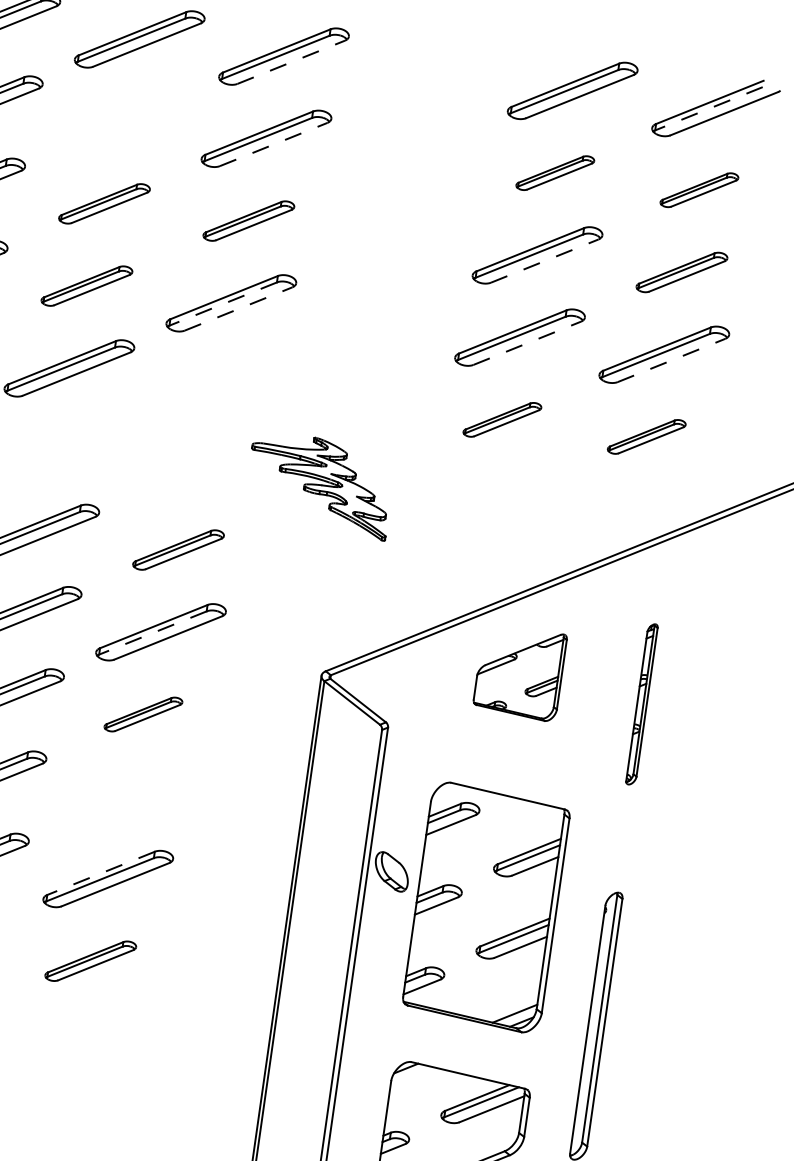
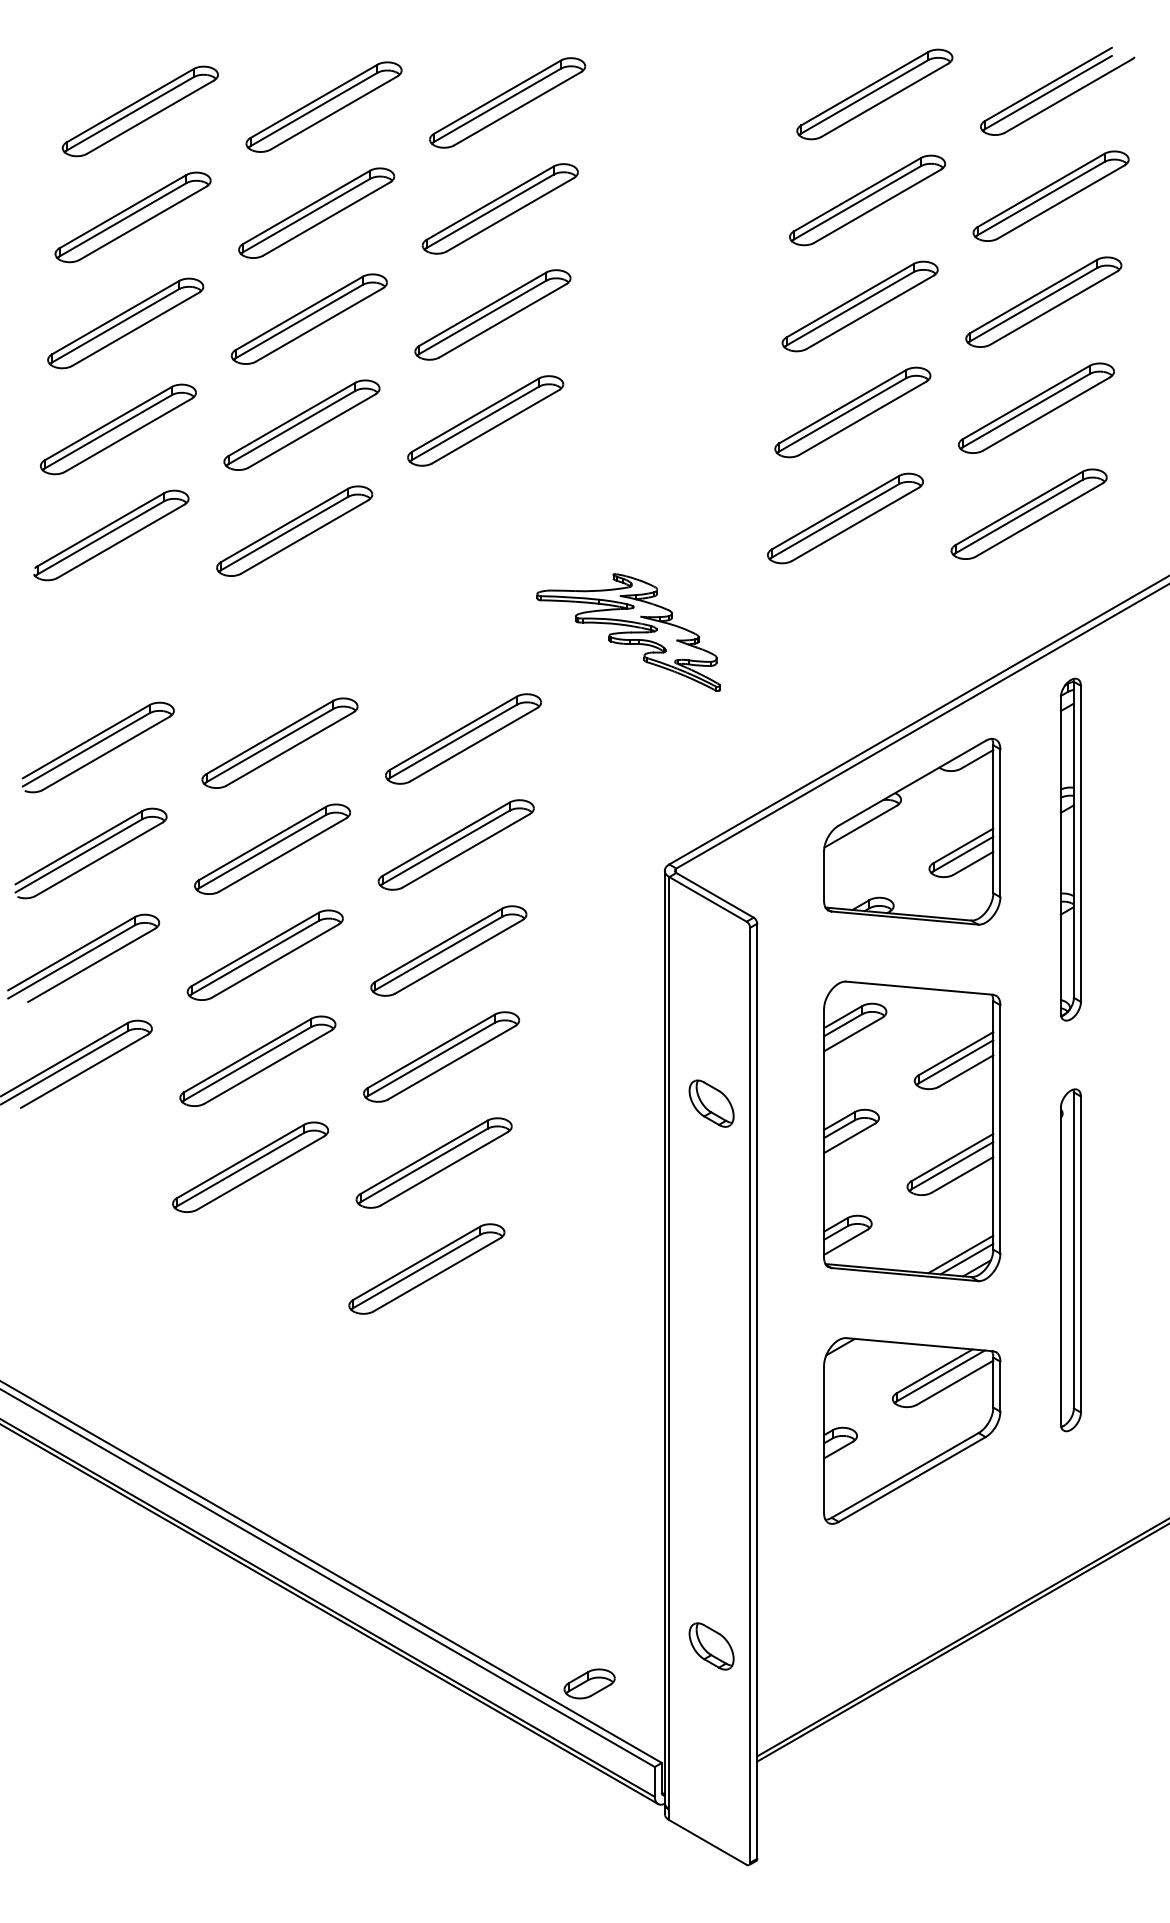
line: (291, 62) -> (518, 108), dashed -> solid
line: (708, 108) -> (1048, 92), dashed -> solid
part: (122, 121) -> (316, 212), added
line: (273, 144) -> (510, 214), dashed -> solid
part: (555, 173) -> (867, 200), size x1.67
part: (699, 189) -> (1050, 195), size x1.67
part: (103, 203) -> (308, 318), size x1.43
part: (248, 220) -> (492, 314), size x1.43
line: (544, 261) -> (870, 312), dashed -> solid
part: (681, 271) -> (1043, 301), size x1.43
part: (86, 285) -> (301, 424), size x1.43
line: (223, 304) -> (475, 423), dashed -> solid
line: (239, 308) -> (496, 426), dashed -> solid
line: (527, 343) -> (863, 418), dashed -> solid
line: (671, 360) -> (1046, 413), dashed -> solid
part: (502, 419) -> (845, 518), size x1.67
part: (646, 436) -> (1028, 513), size x1.67
part: (178, 549) -> (463, 738), size x1.43
line: (152, 633) -> (445, 847), dashed -> solid
part: (520, 672) -> (912, 831), size x1.67
part: (641, 704) -> (1070, 849), size x1.67
part: (143, 714) -> (448, 950), size x1.67
part: (125, 796) -> (441, 1056), added
part: (391, 871) -> (711, 1103), moved
line: (100, 873) -> (423, 1157), dashed -> solid
part: (90, 960) -> (426, 1268), size x1.43
line: (510, 1009) -> (960, 1254), added

